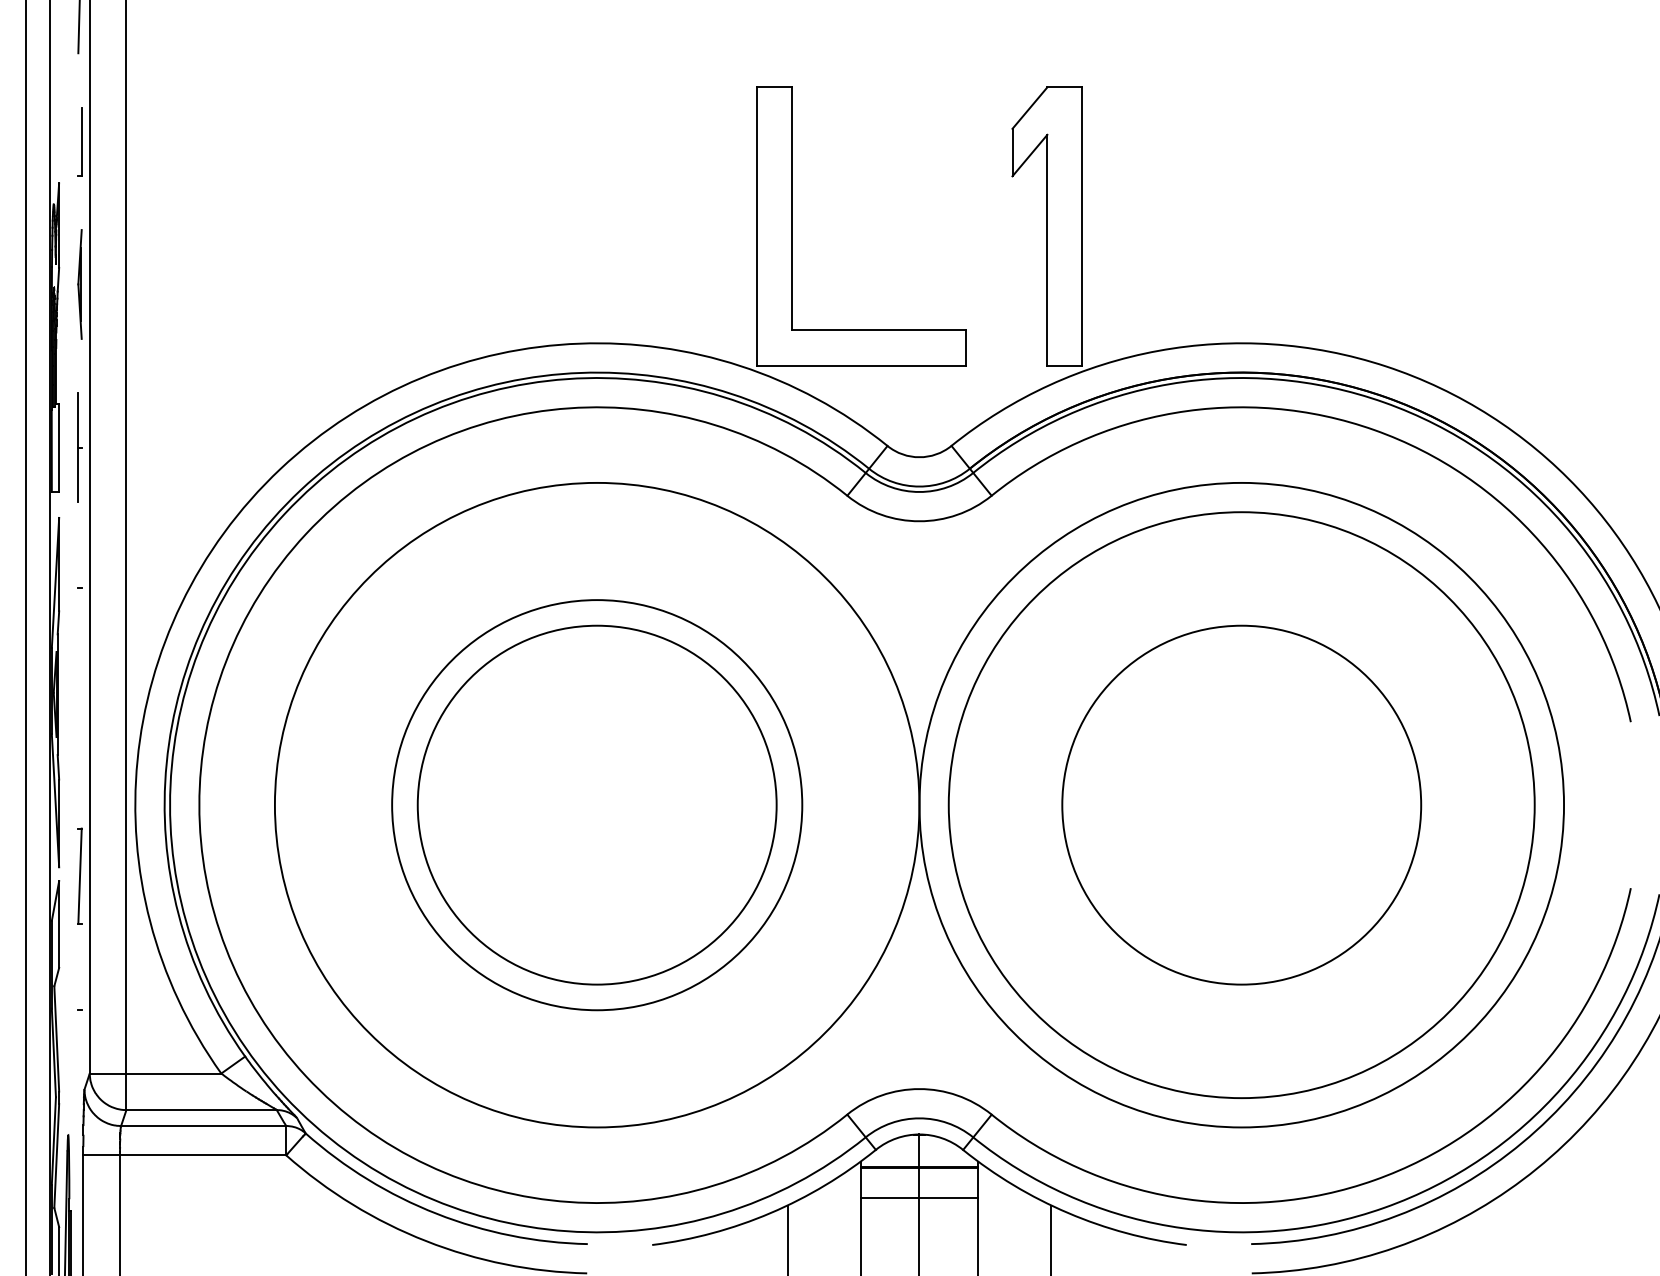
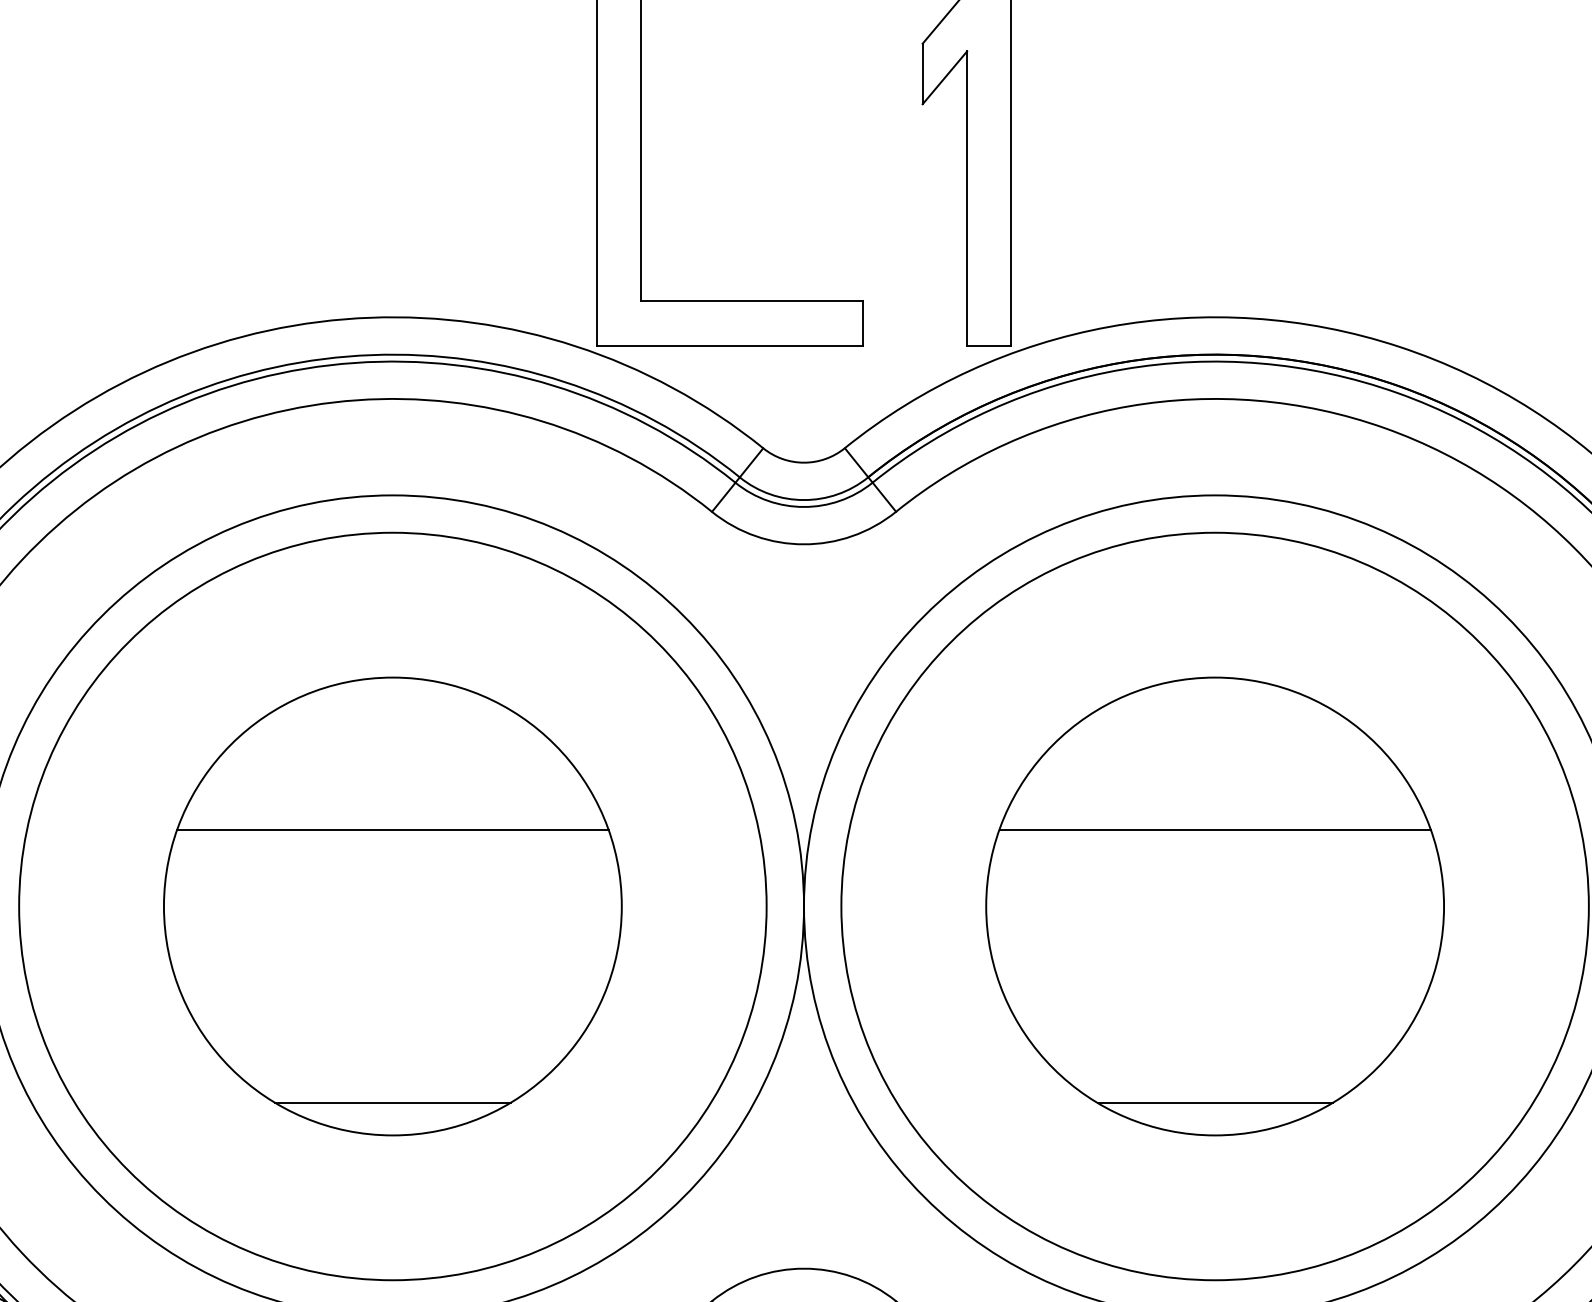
line: (597, 744) -> (393, 829), added
line: (1241, 744) -> (1214, 829), added
circle: (597, 805) -> (393, 906), size x1.43
line: (597, 959) -> (393, 1103), added
line: (1241, 959) -> (1214, 1103), added

